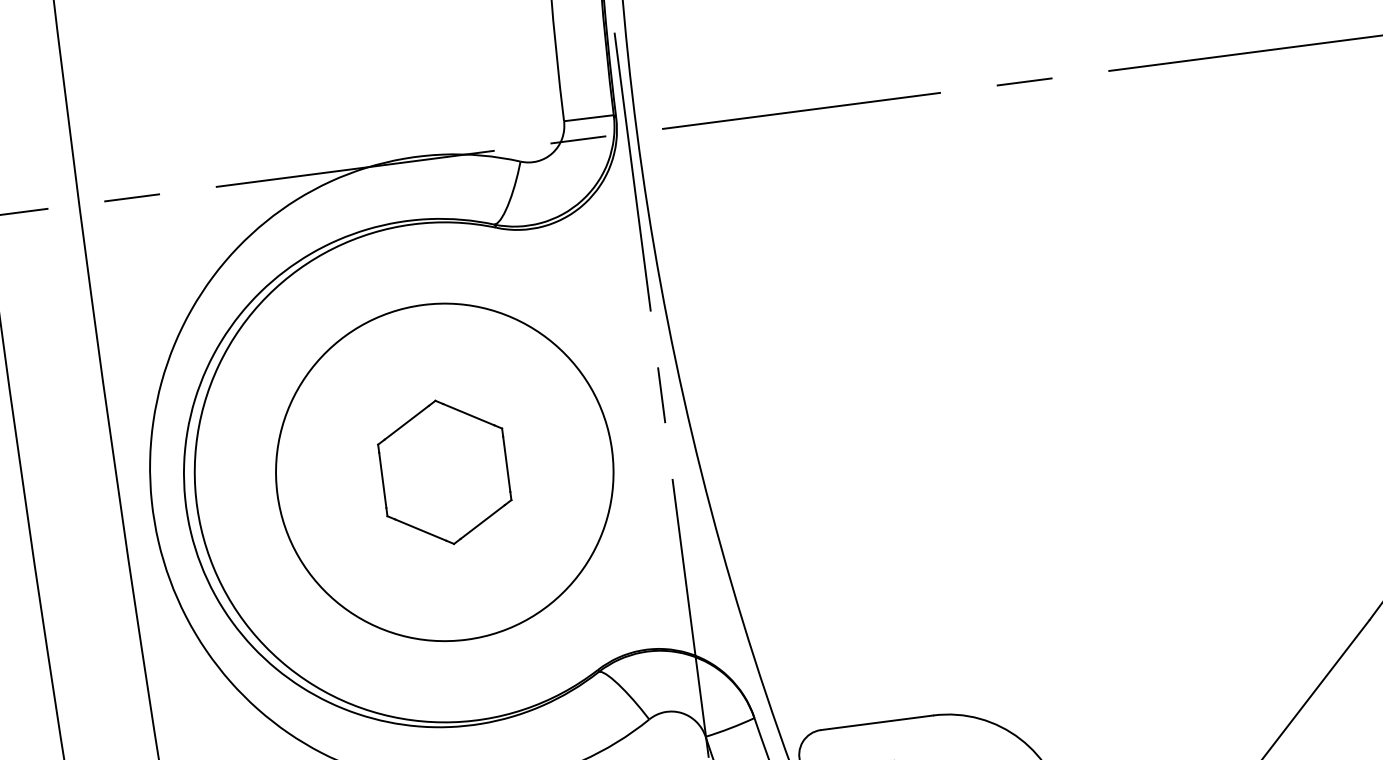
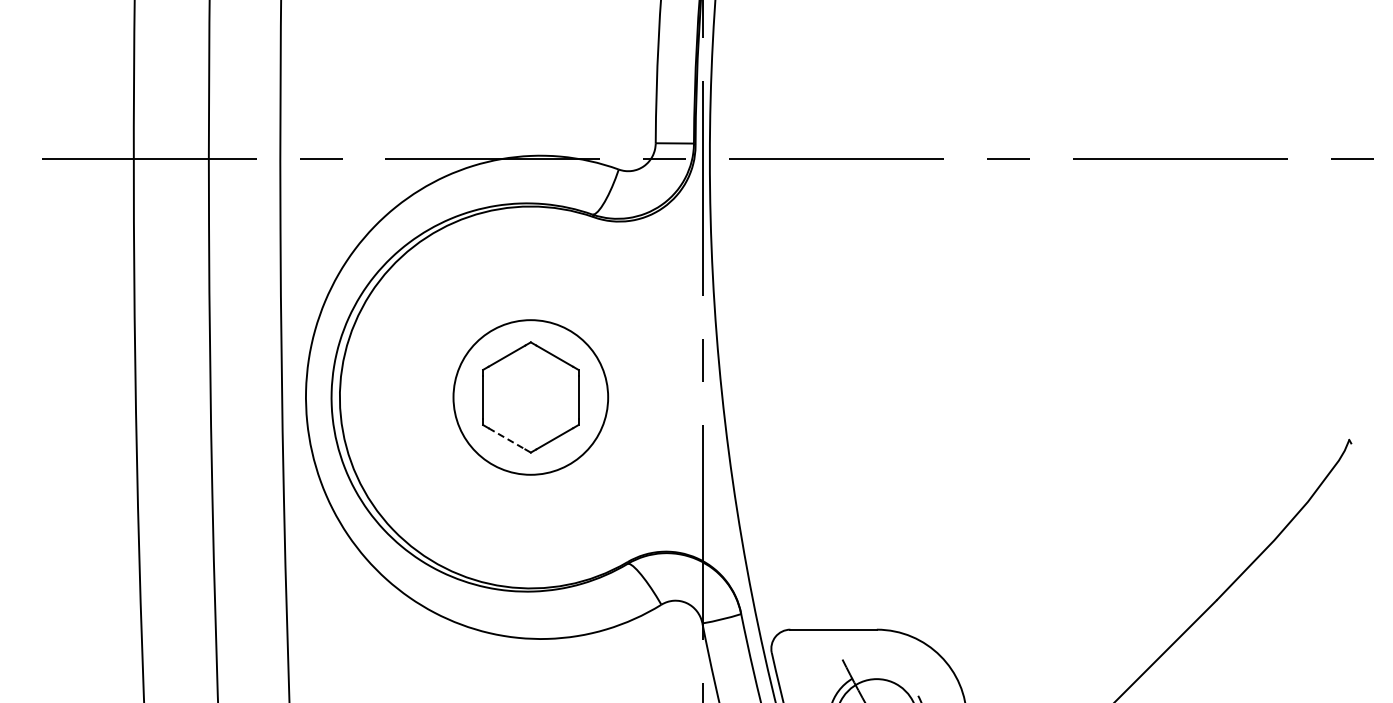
circle: (444, 472) -> (530, 397), size x0.6
line: (421, 530) -> (507, 439), solid -> dashed

